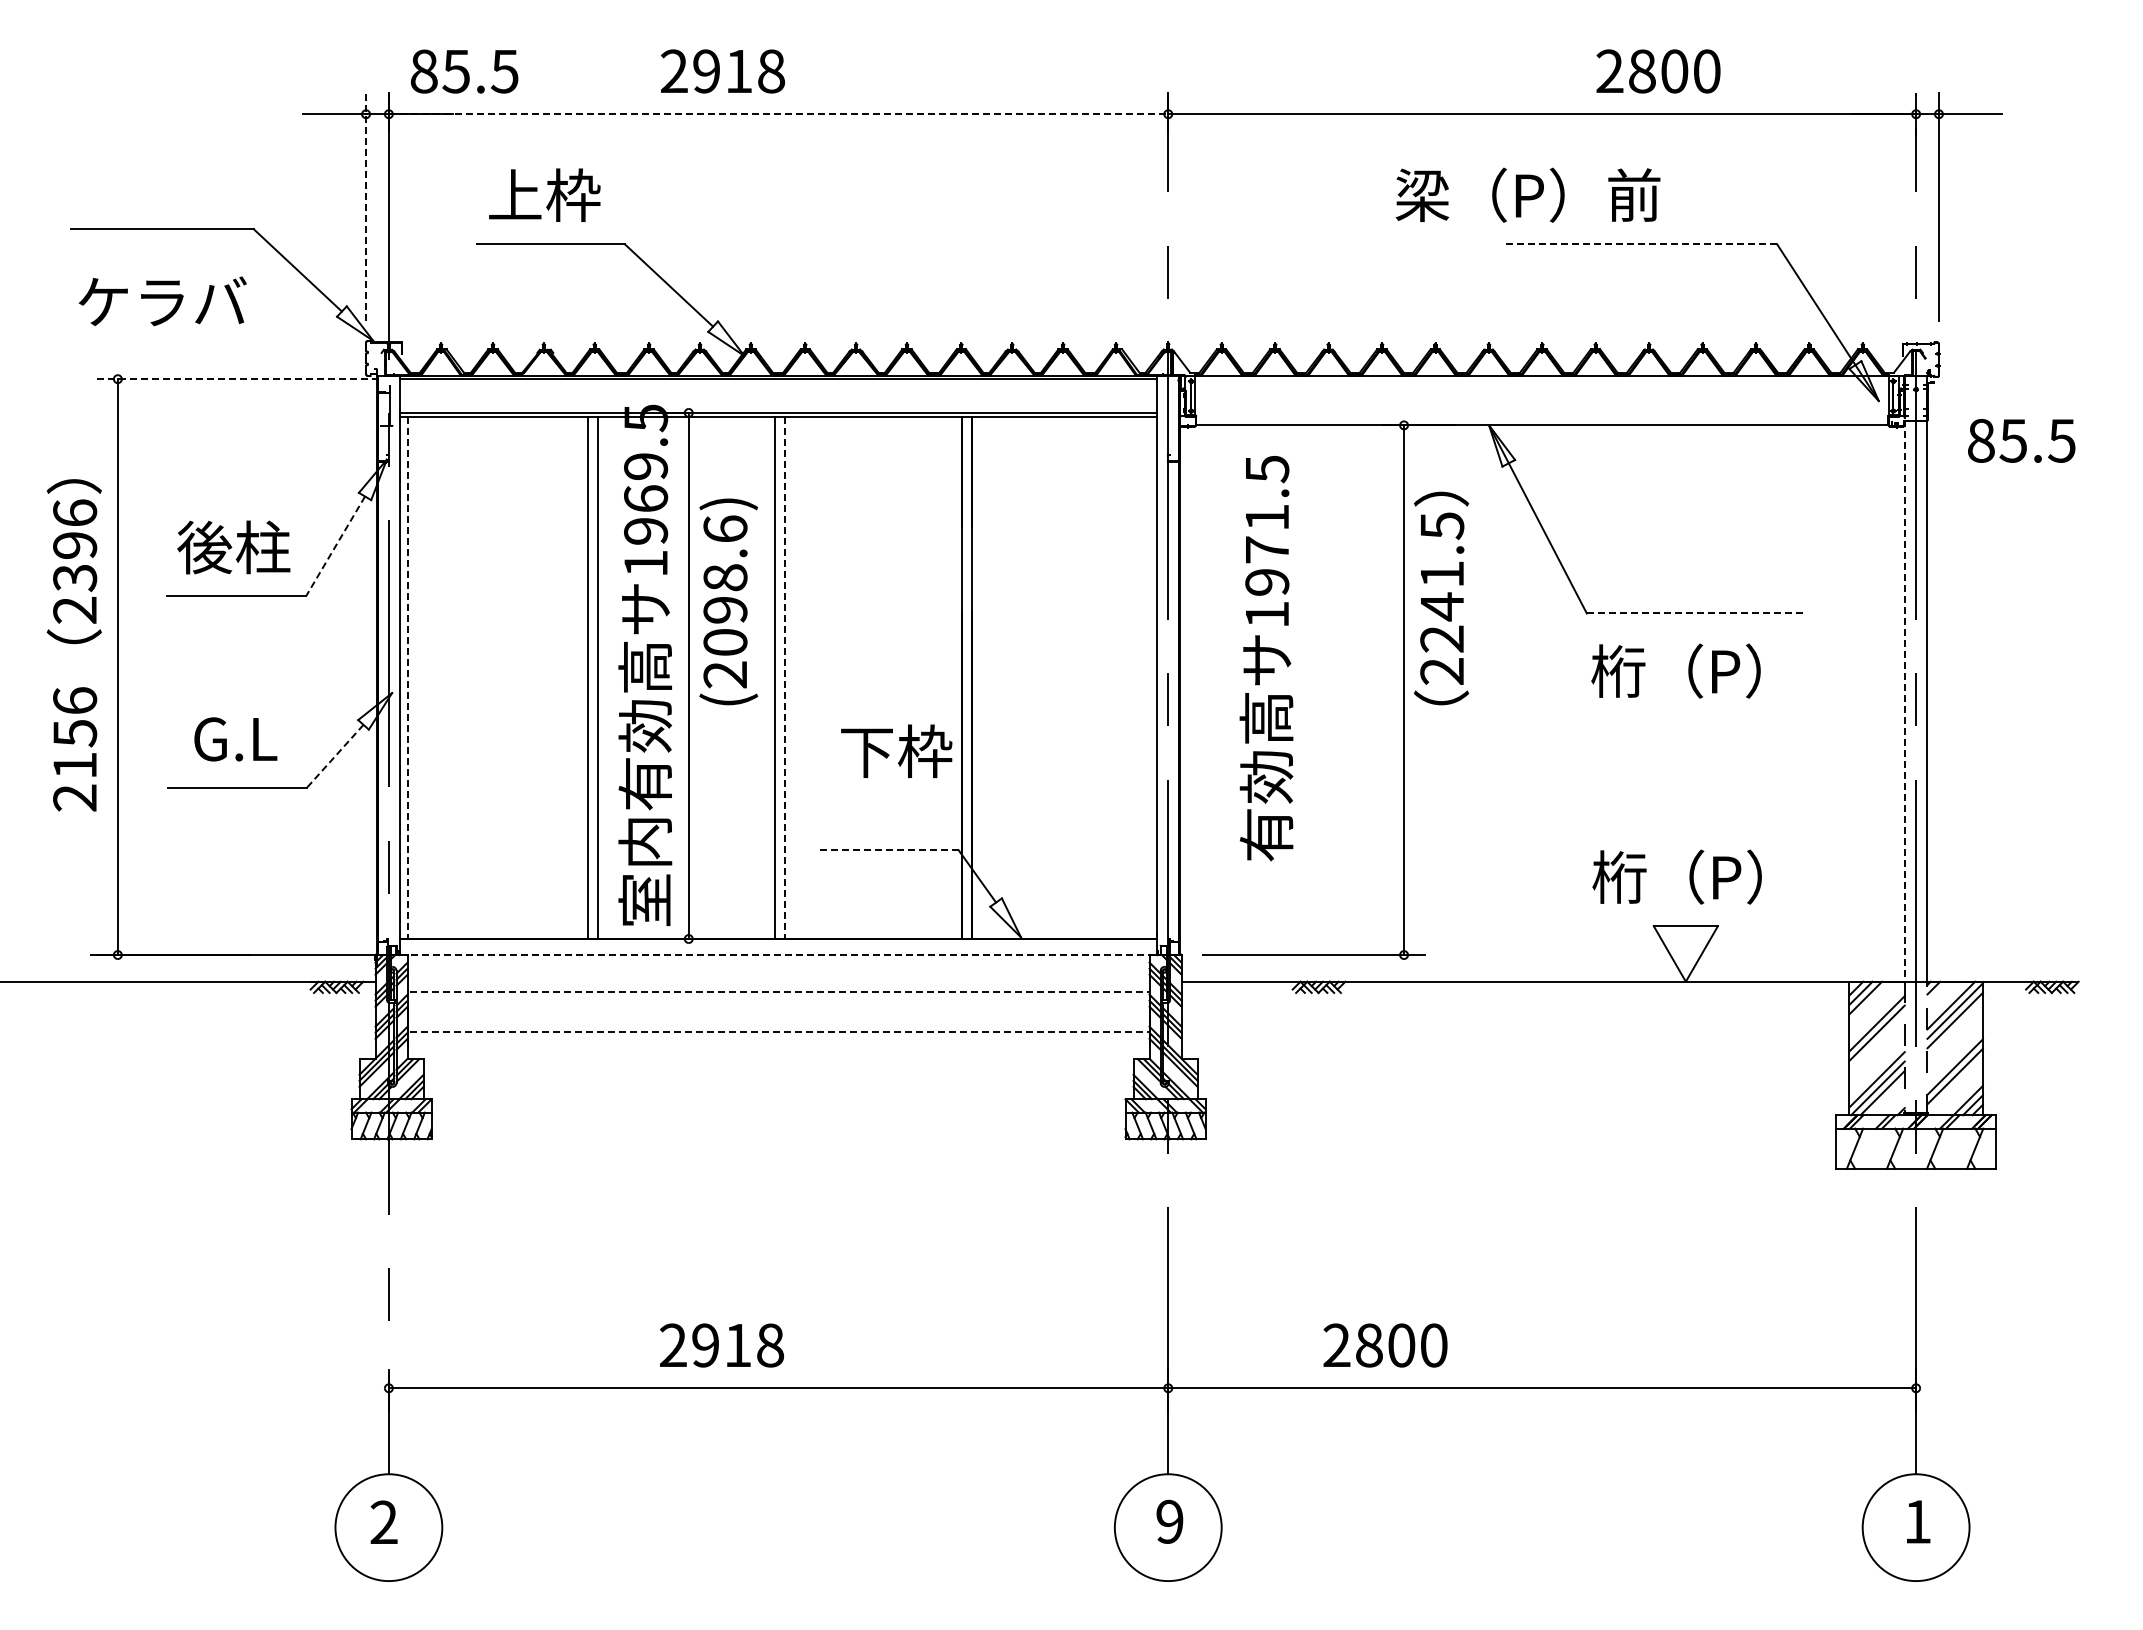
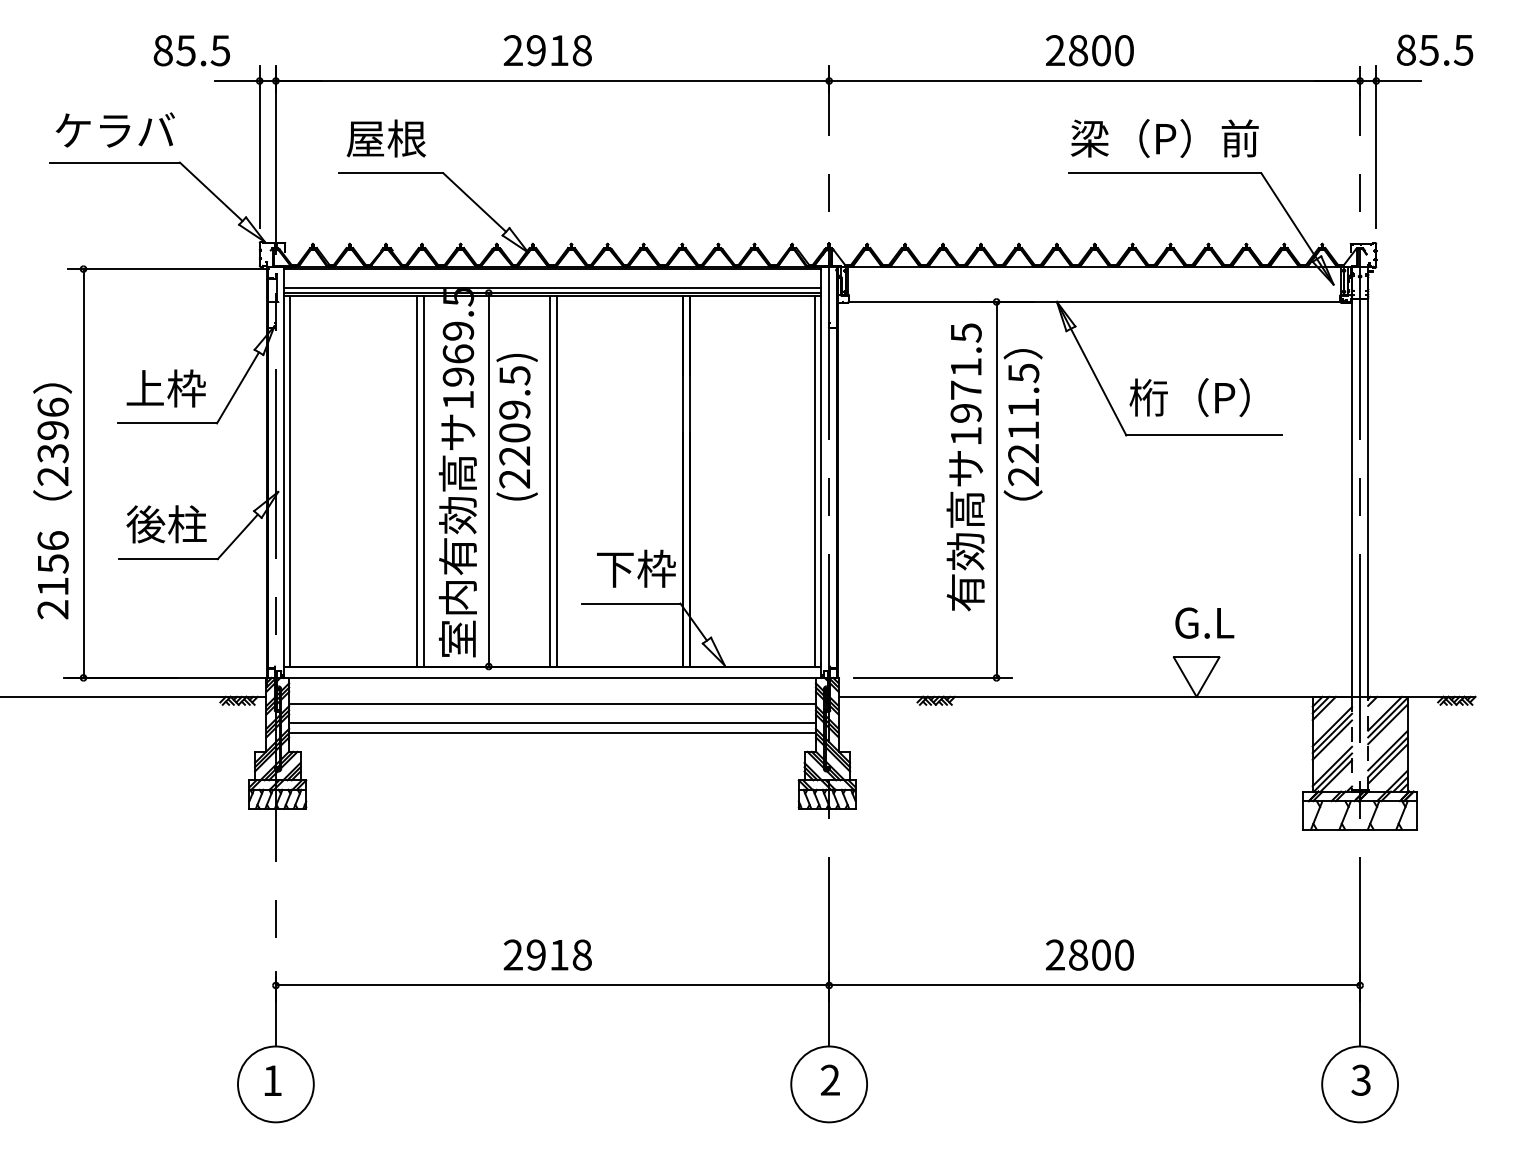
text: (464, 71) -> (191, 50), moved
text: (722, 71) -> (547, 50), moved
text: (1658, 71) -> (1089, 50), moved
line: (778, 114) -> (552, 81), dashed -> solid
text: (544, 194) -> (386, 138), 上枠 -> 屋根
text: (1527, 194) -> (1164, 138), moved
line: (366, 206) -> (260, 146), dashed -> solid
line: (1641, 244) -> (1165, 173), dashed -> solid
text: (162, 301) -> (115, 130), moved
line: (237, 379) -> (168, 269), dashed -> solid
line: (778, 406) -> (552, 288), added
text: (2021, 440) -> (1434, 49), moved
line: (335, 546) -> (238, 387), dashed -> solid
text: (233, 547) -> (165, 388), 後柱 -> 上枠
text: (725, 585) -> (514, 415), (2098.6) -> (2209.5)
text: (1442, 606) -> (1023, 430), 2241.5 -> 2211.5
line: (1696, 613) -> (1204, 435), dashed -> solid
text: (73, 645) -> (52, 501), moved
text: (1266, 658) -> (965, 467), moved
text: (1675, 670) -> (1189, 397), moved
line: (408, 678) -> (289, 481), dashed -> solid
line: (784, 678) -> (556, 481), dashed -> solid
line: (1148, 678) -> (815, 481), added
line: (1904, 678) -> (1351, 481), dashed -> solid
text: (234, 738) -> (166, 524), G.L -> 後柱
text: (896, 751) -> (636, 568), moved
line: (334, 756) -> (237, 536), dashed -> solid
line: (888, 850) -> (630, 603), dashed -> solid
text: (1676, 876) -> (1189, 622), 桁（P） -> G.L
line: (784, 955) -> (556, 678), dashed -> solid
line: (779, 992) -> (553, 704), dashed -> solid
line: (779, 1019) -> (553, 723), added
line: (779, 1032) -> (553, 732), dashed -> solid
line: (1876, 1042) -> (1331, 740), added
line: (1954, 1057) -> (1387, 750), added
text: (721, 1345) -> (547, 955), moved
text: (1385, 1345) -> (1089, 955), moved
text: (383, 1521) -> (272, 1080), 2 -> 1
text: (1169, 1521) -> (830, 1080), 9 -> 2
text: (1916, 1521) -> (1360, 1080), 1 -> 3

